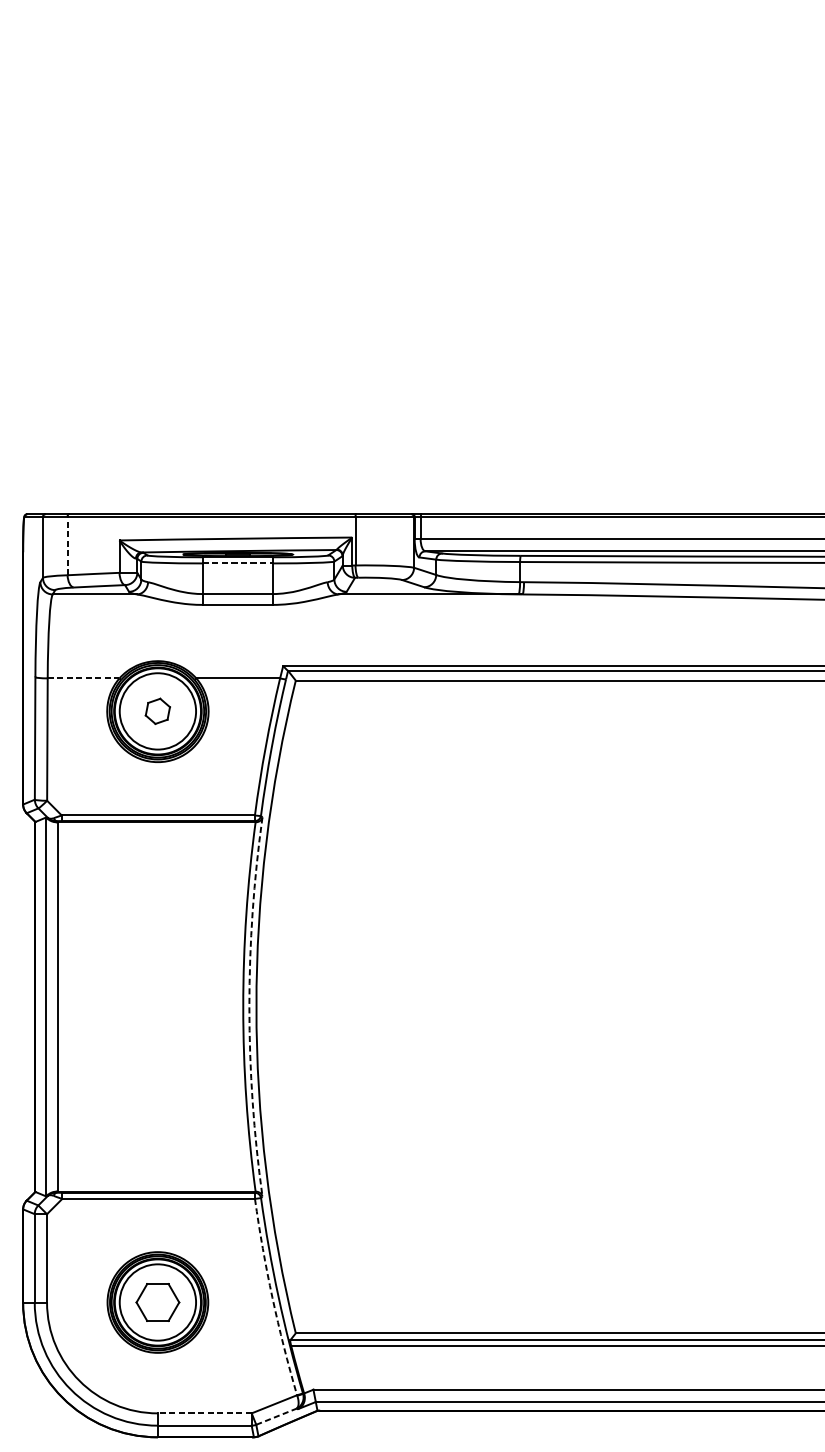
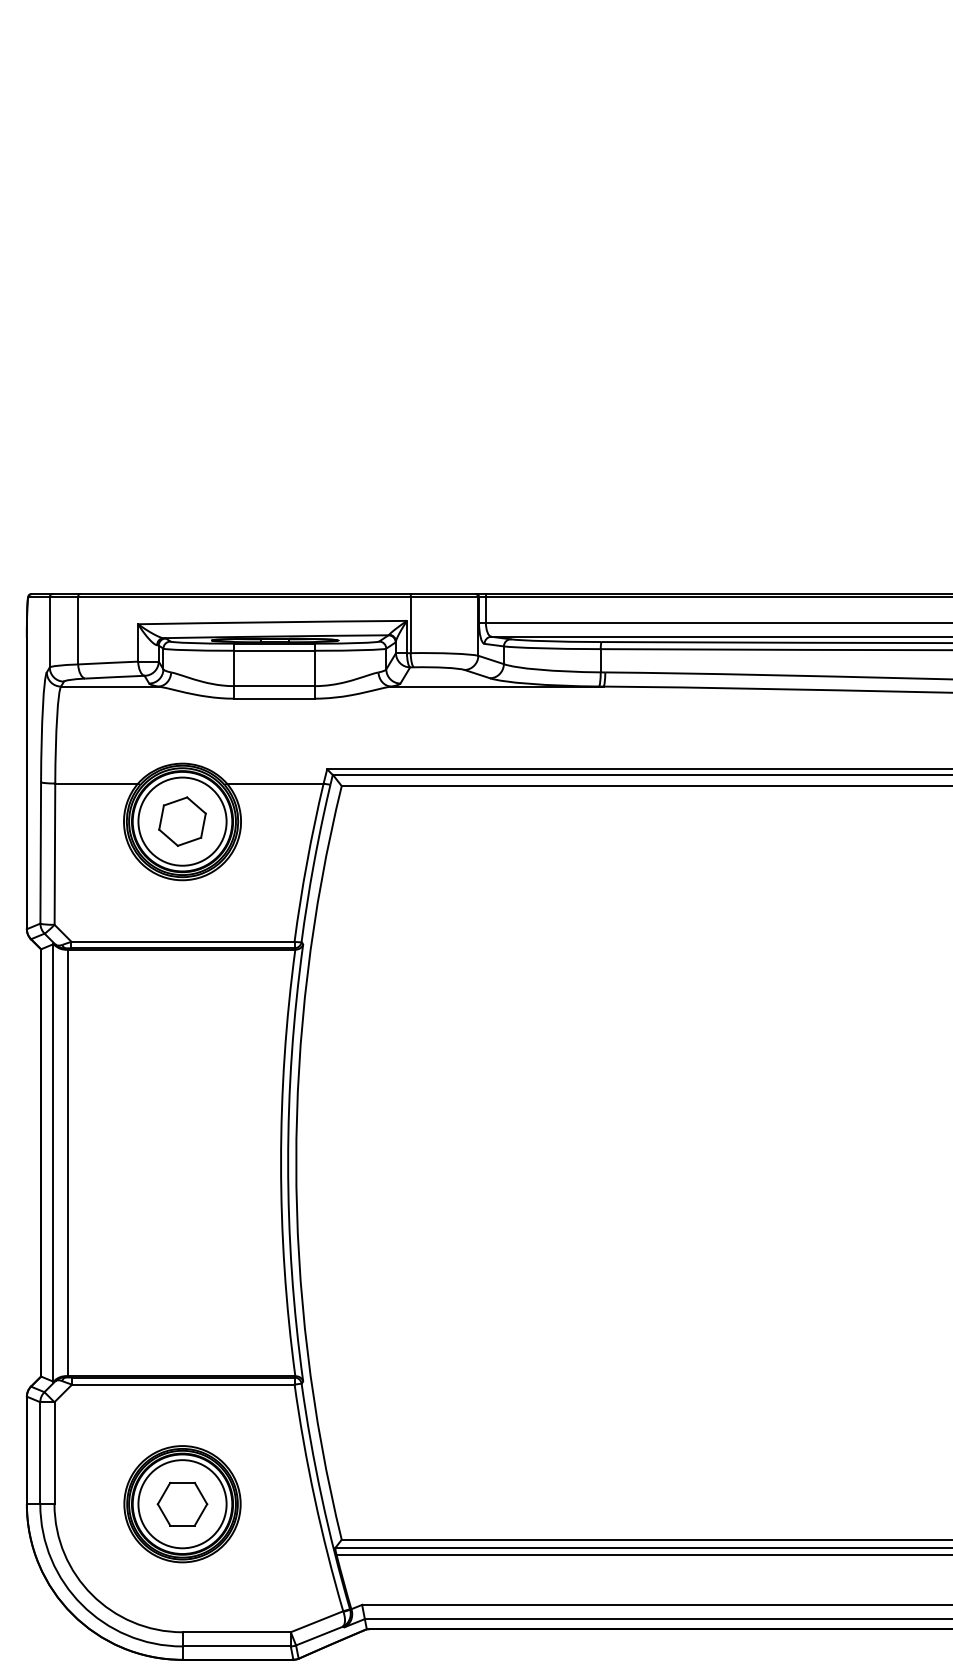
line: (67, 545) -> (78, 630), dashed -> solid
line: (238, 563) -> (275, 650), dashed -> solid
line: (84, 678) -> (97, 783), dashed -> solid
part: (157, 711) -> (182, 821), size x1.67
arc: (249, 1006) -> (288, 1162), dashed -> solid
arc: (272, 1297) -> (314, 1498), dashed -> solid
line: (204, 1413) -> (236, 1632), dashed -> solid
line: (276, 1417) -> (319, 1636), dashed -> solid

